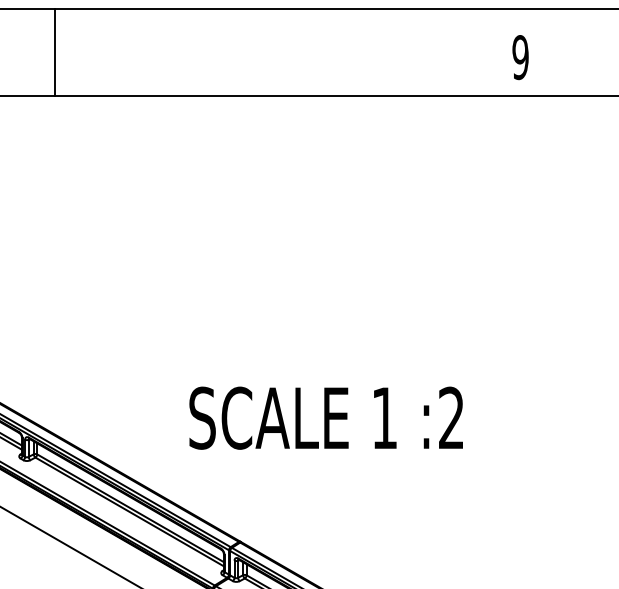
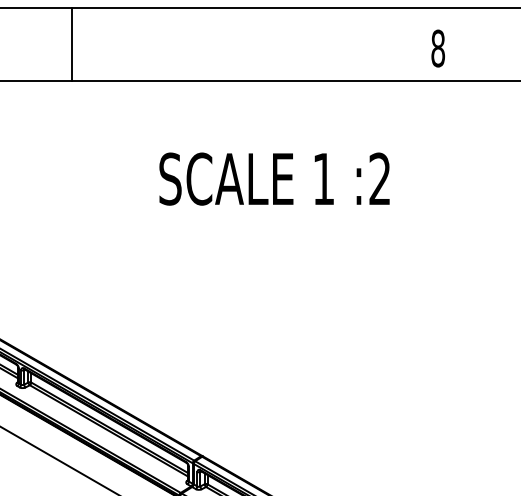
line: (55, 52) -> (71, 44), moved
text: (520, 57) -> (438, 48), 9 -> 8
text: (326, 417) -> (274, 178), moved

